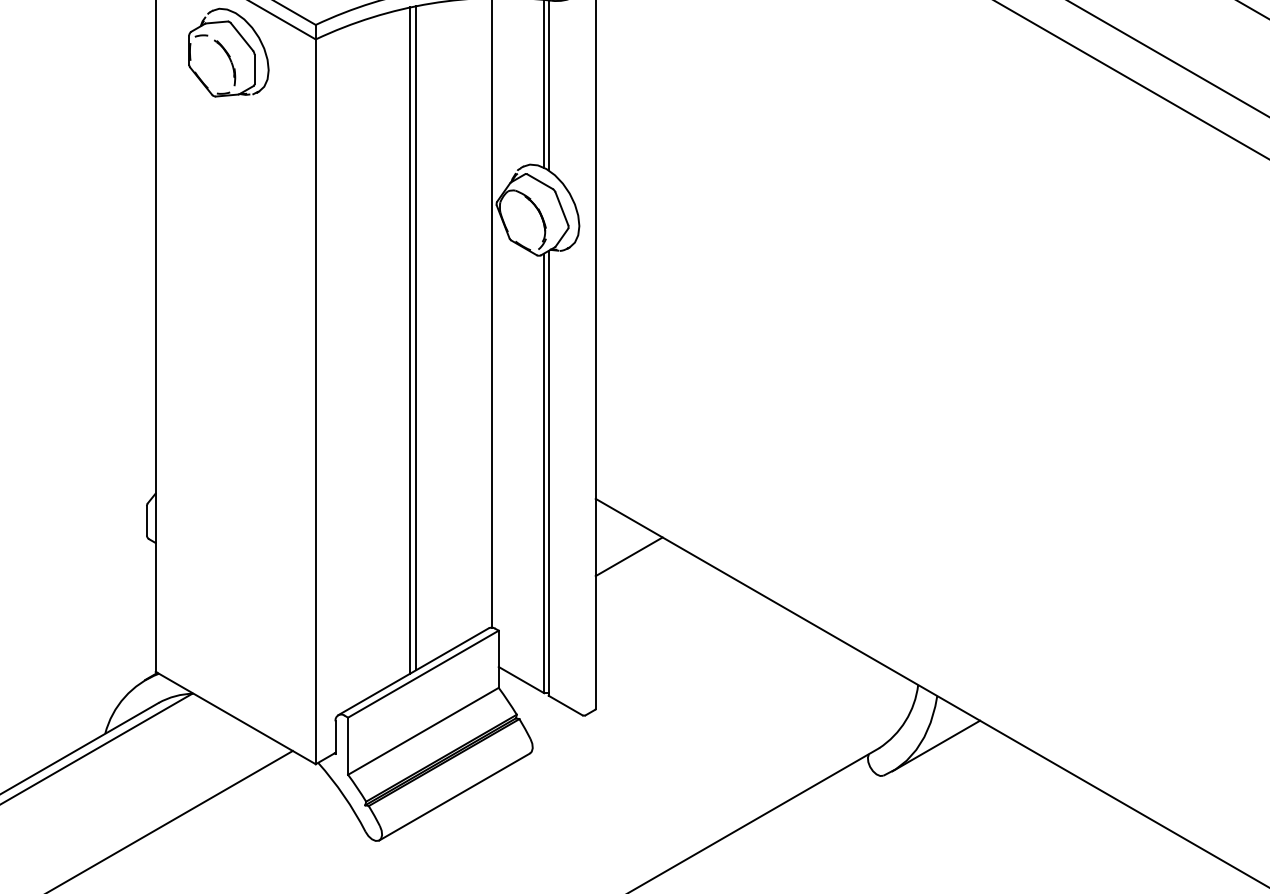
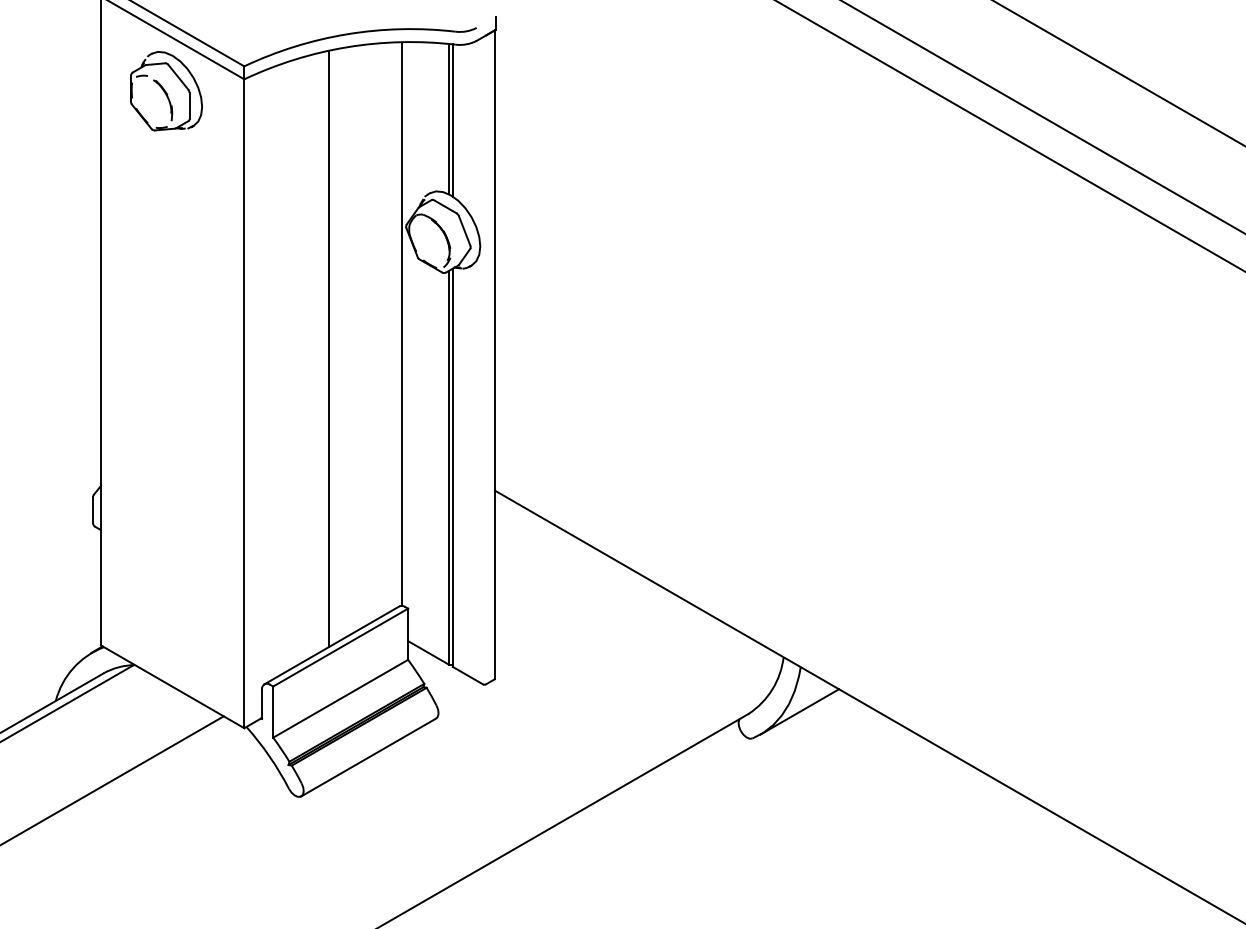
line: (416, 337) -> (334, 346), removed
line: (628, 556) -> (524, 542), removed

